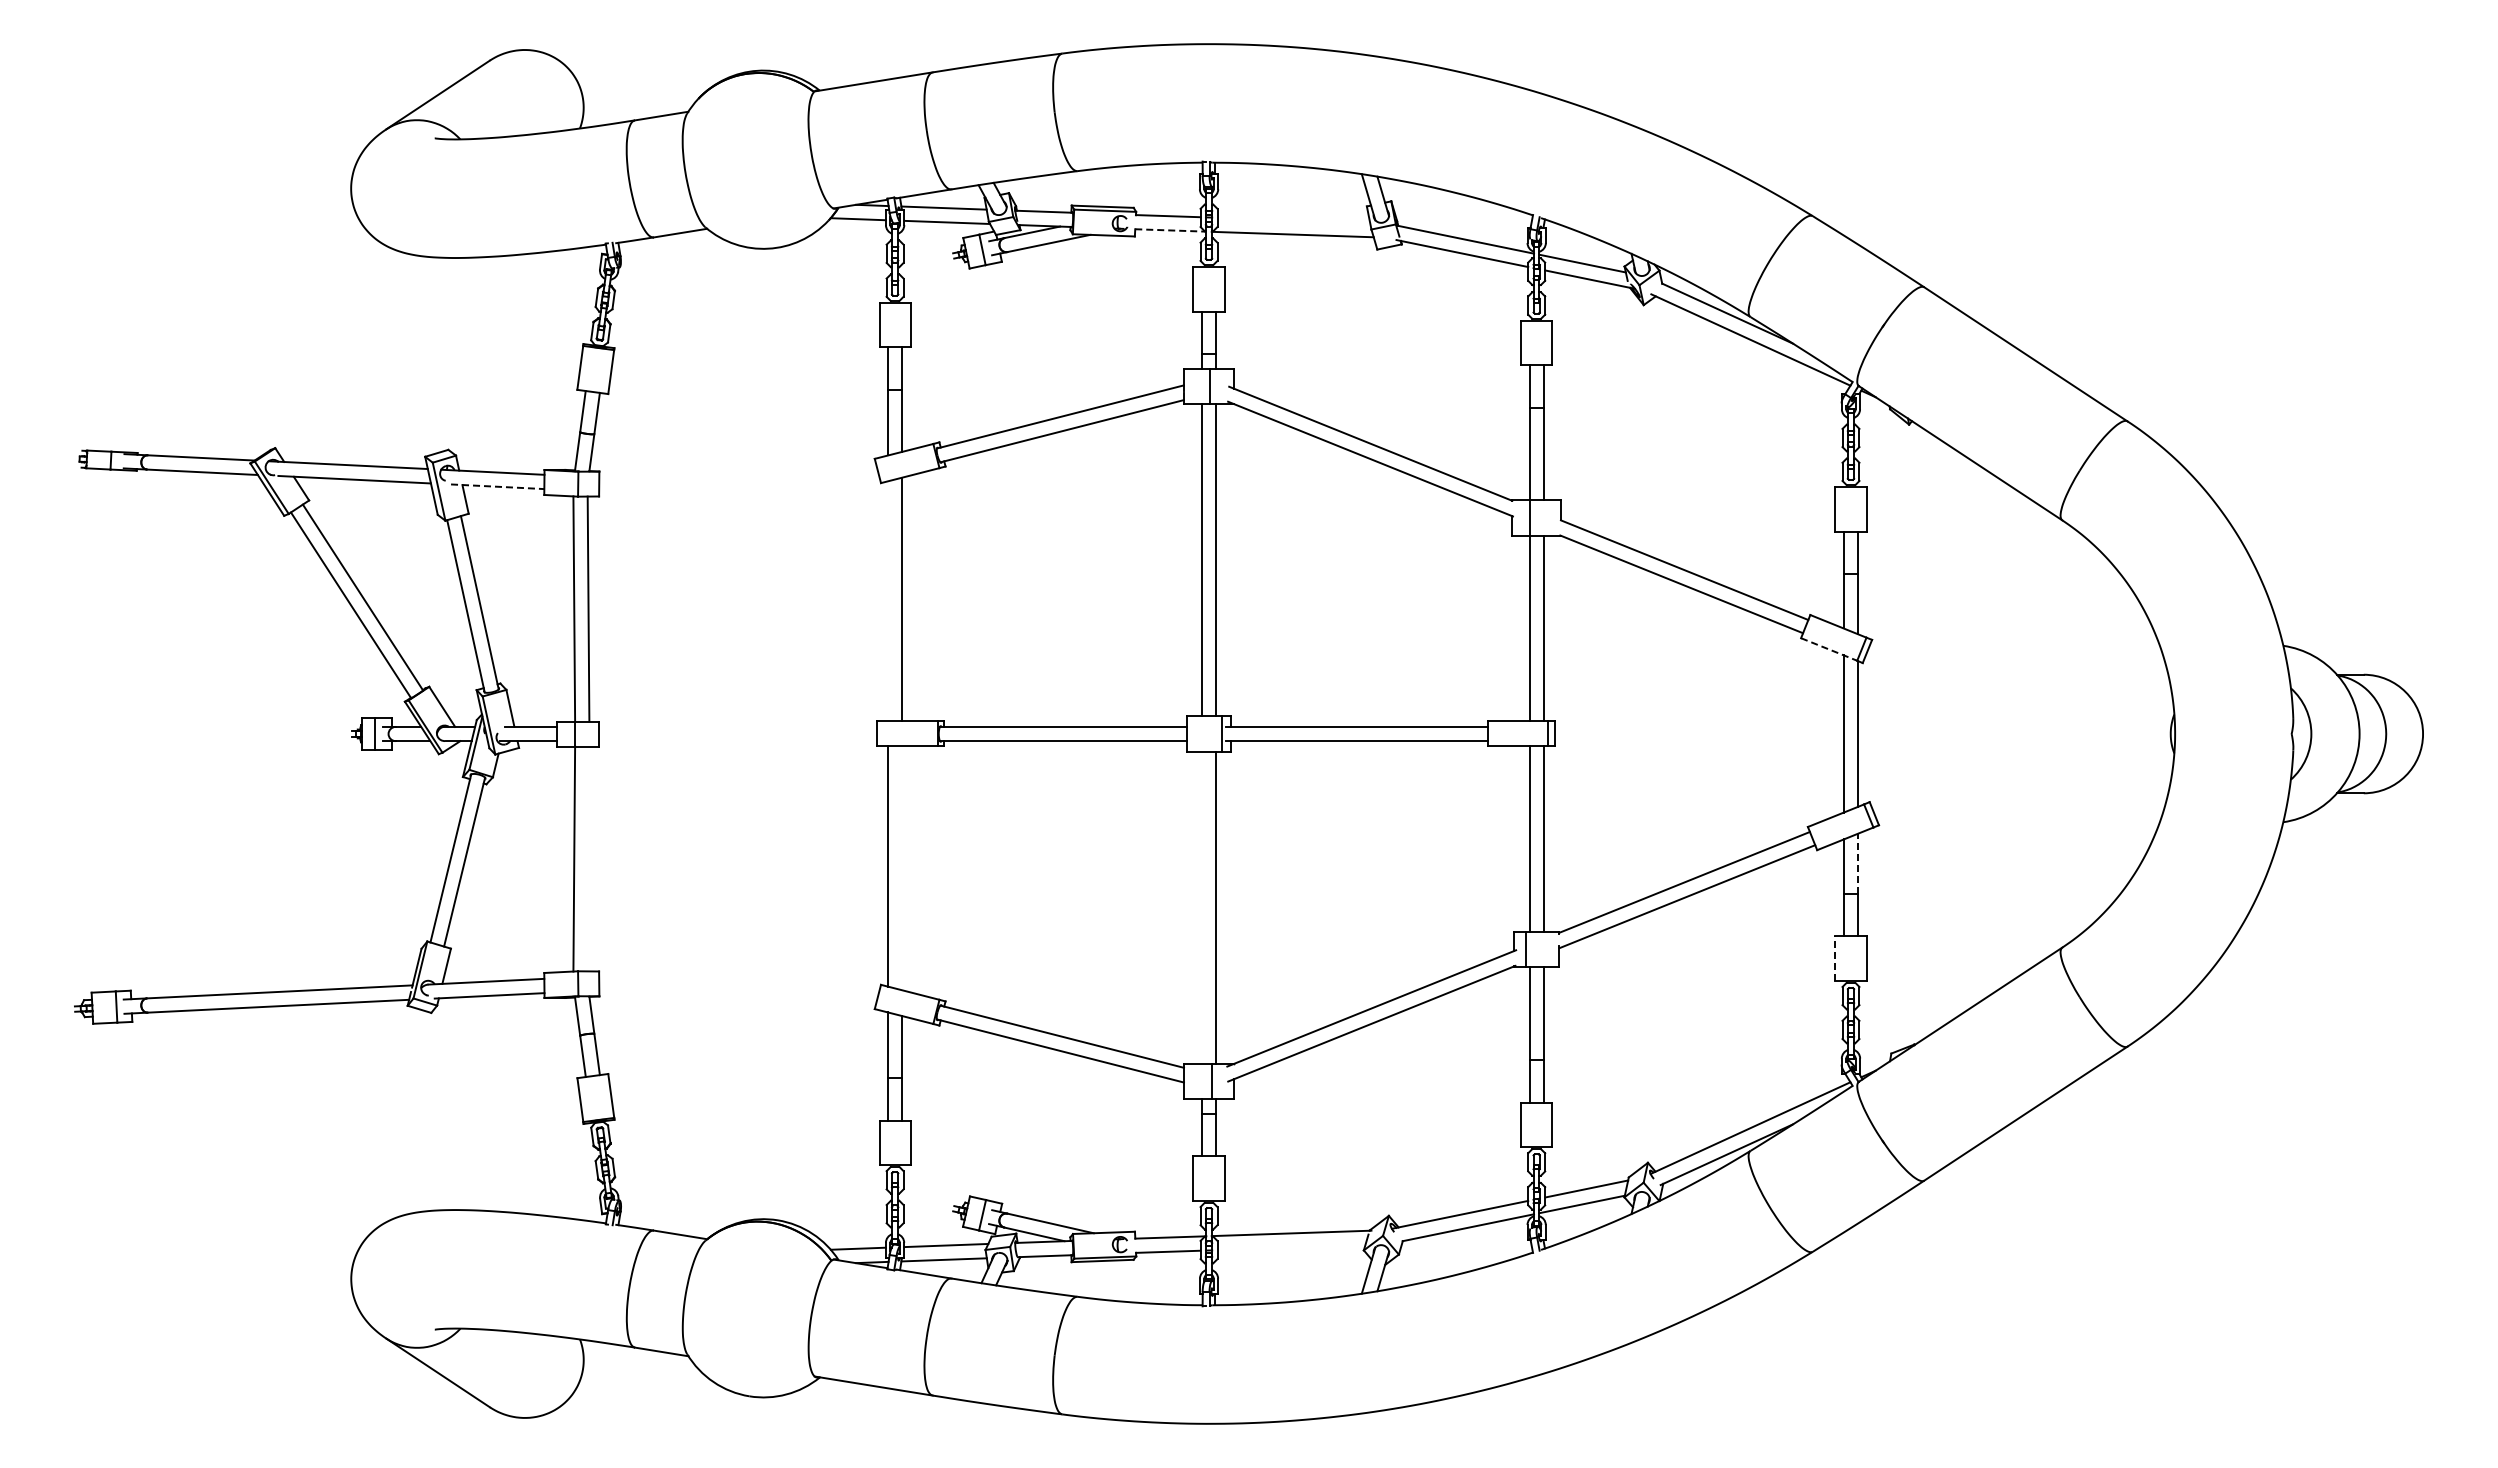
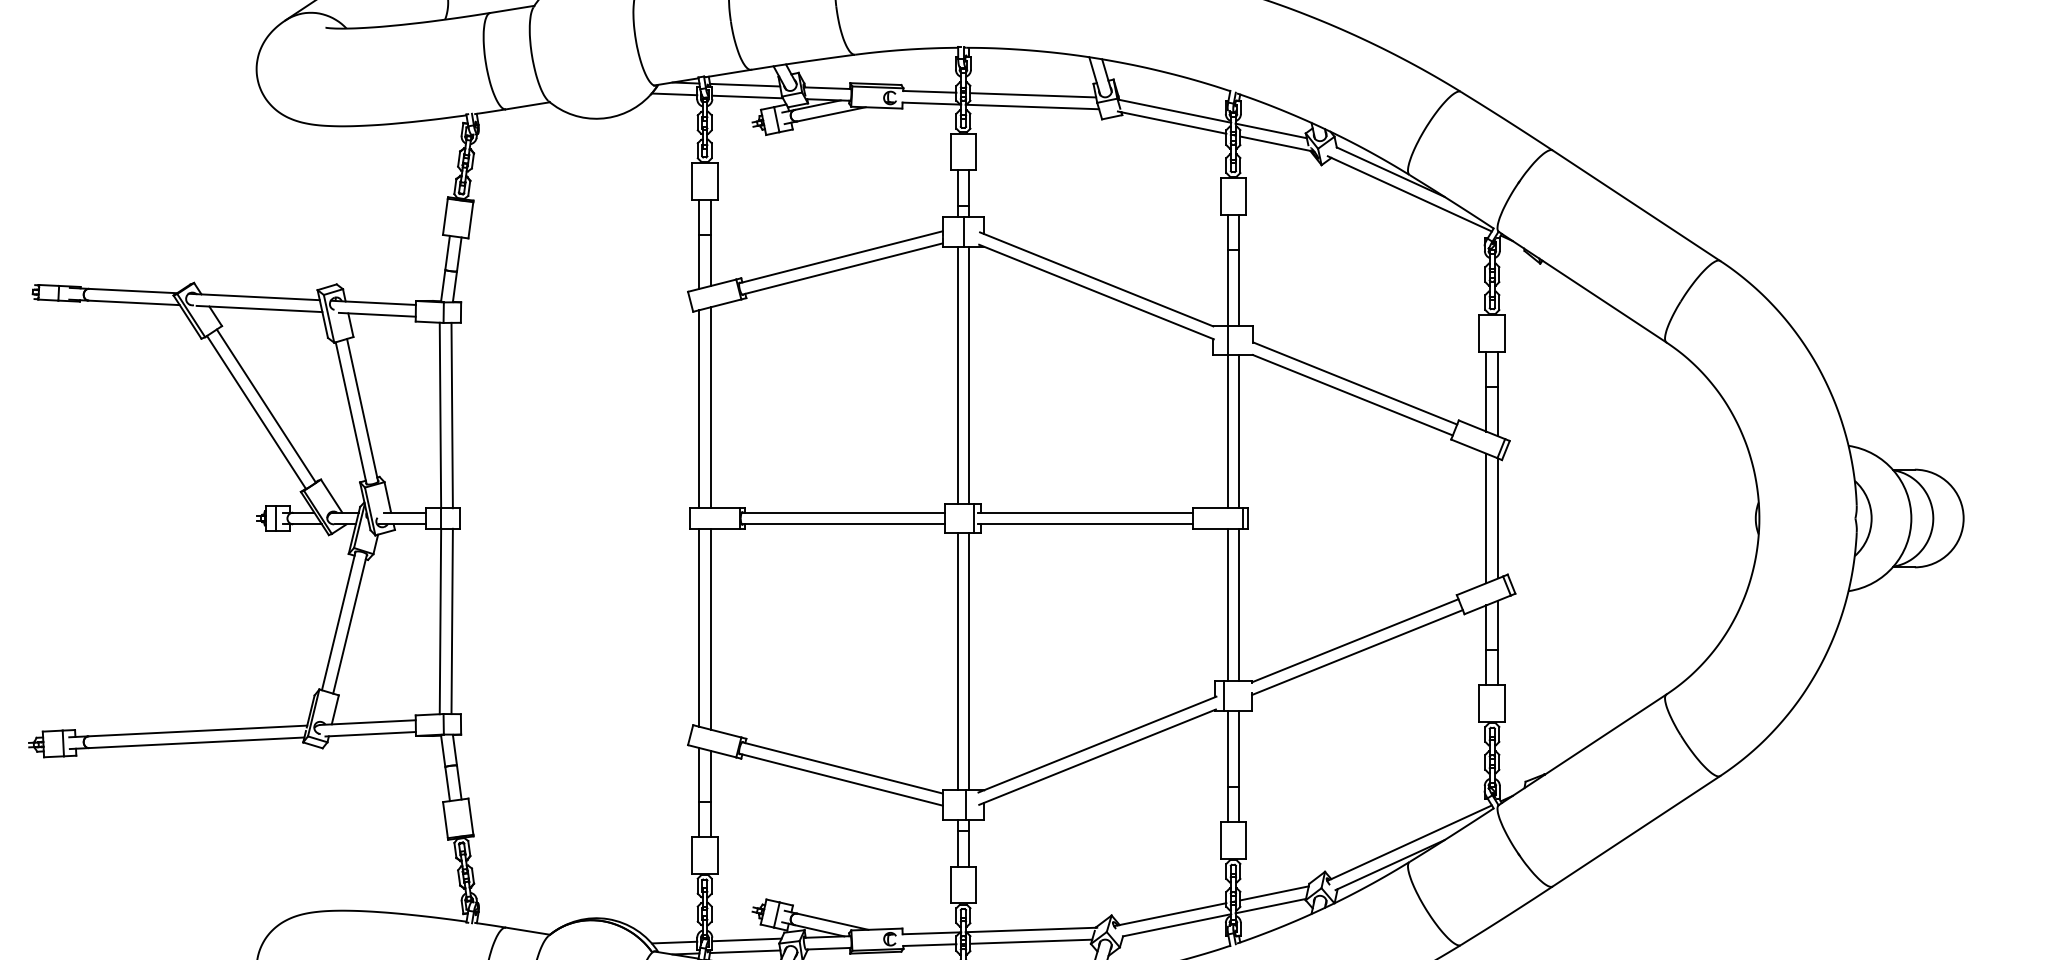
line: (1293, 219) -> (1033, 94), added
line: (1170, 230) -> (931, 103), dashed -> solid
line: (497, 486) -> (377, 314), dashed -> solid
line: (887, 601) -> (698, 409), added
line: (1829, 649) -> (1474, 448), dashed -> solid
line: (588, 858) -> (452, 621), added
line: (1858, 863) -> (1498, 625), dashed -> solid
line: (902, 868) -> (710, 629), added
line: (1201, 907) -> (957, 661), added
line: (1835, 958) -> (1479, 703), dashed -> solid
line: (1291, 1247) -> (1031, 941), added

